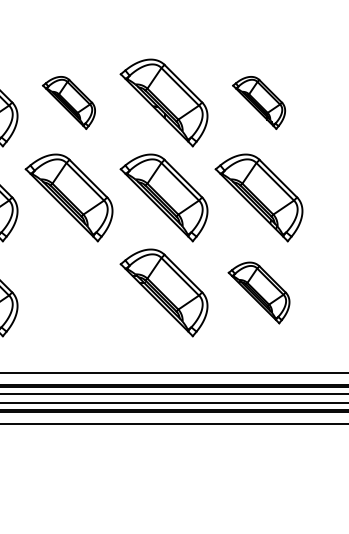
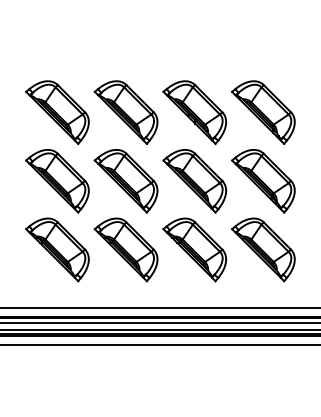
part: (68, 102) -> (125, 112), size x1.67
part: (259, 102) -> (263, 112), size x1.67
part: (68, 292) -> (125, 249), added
part: (259, 292) -> (263, 249), size x1.43

